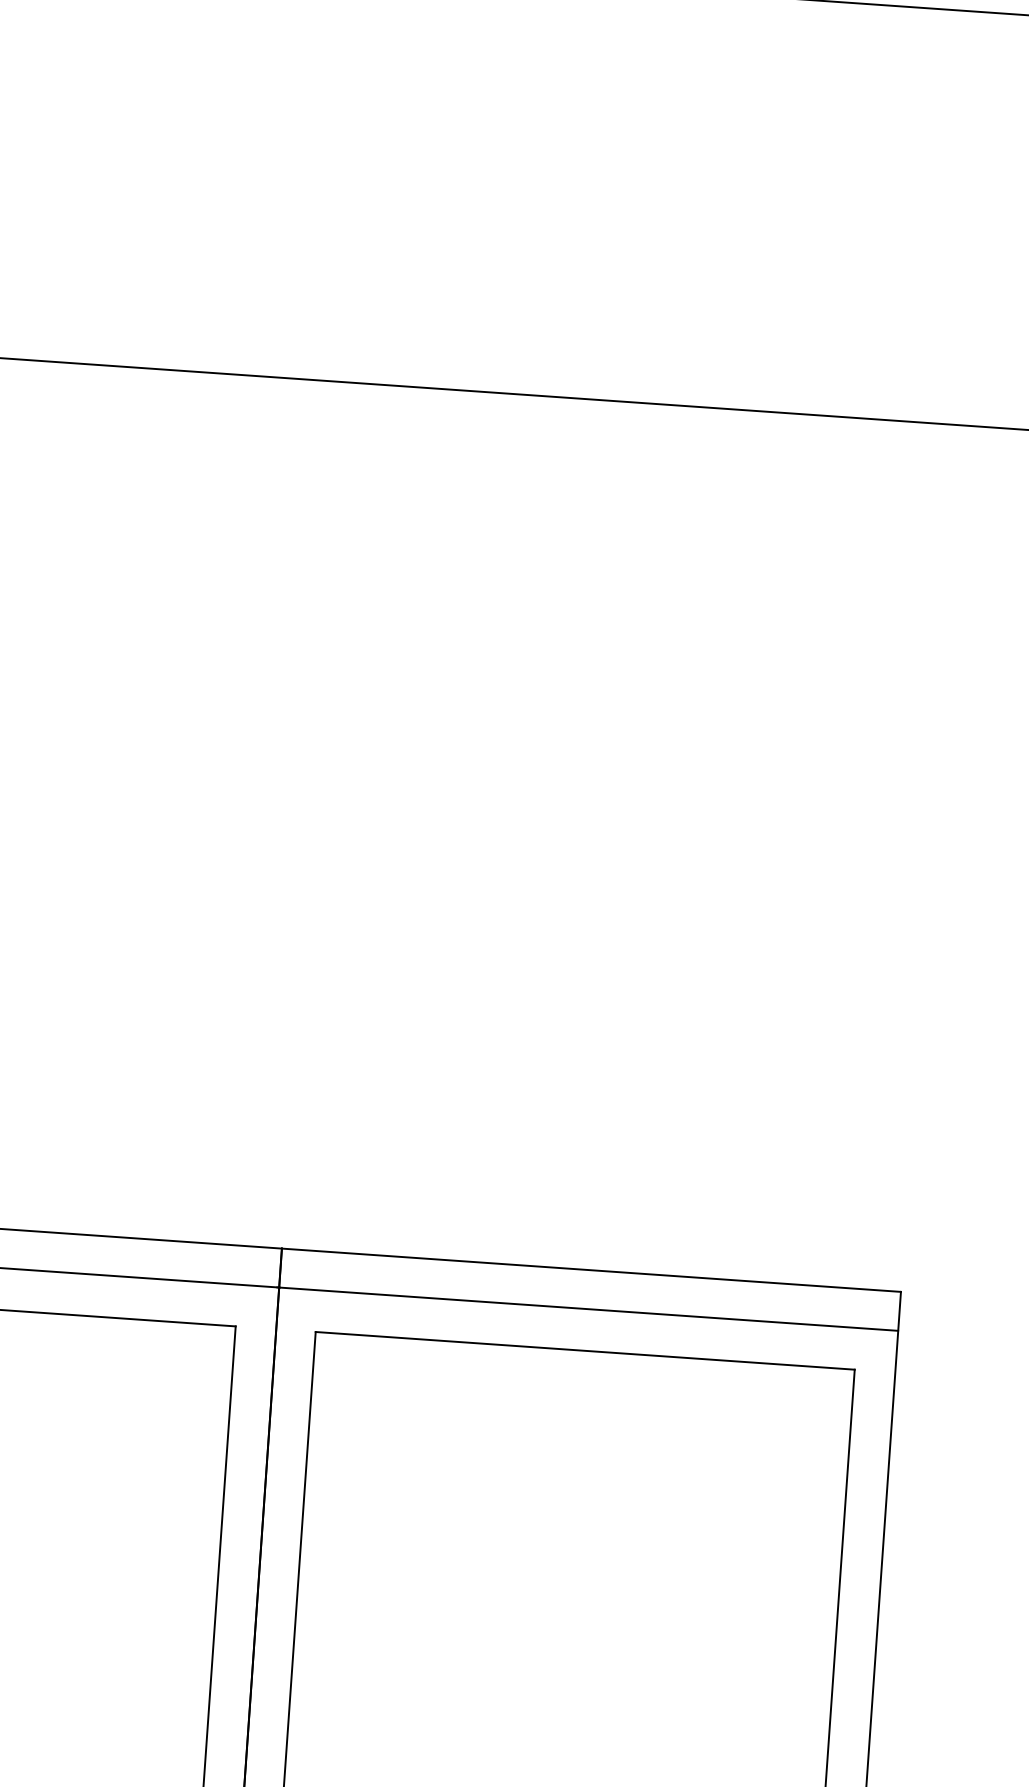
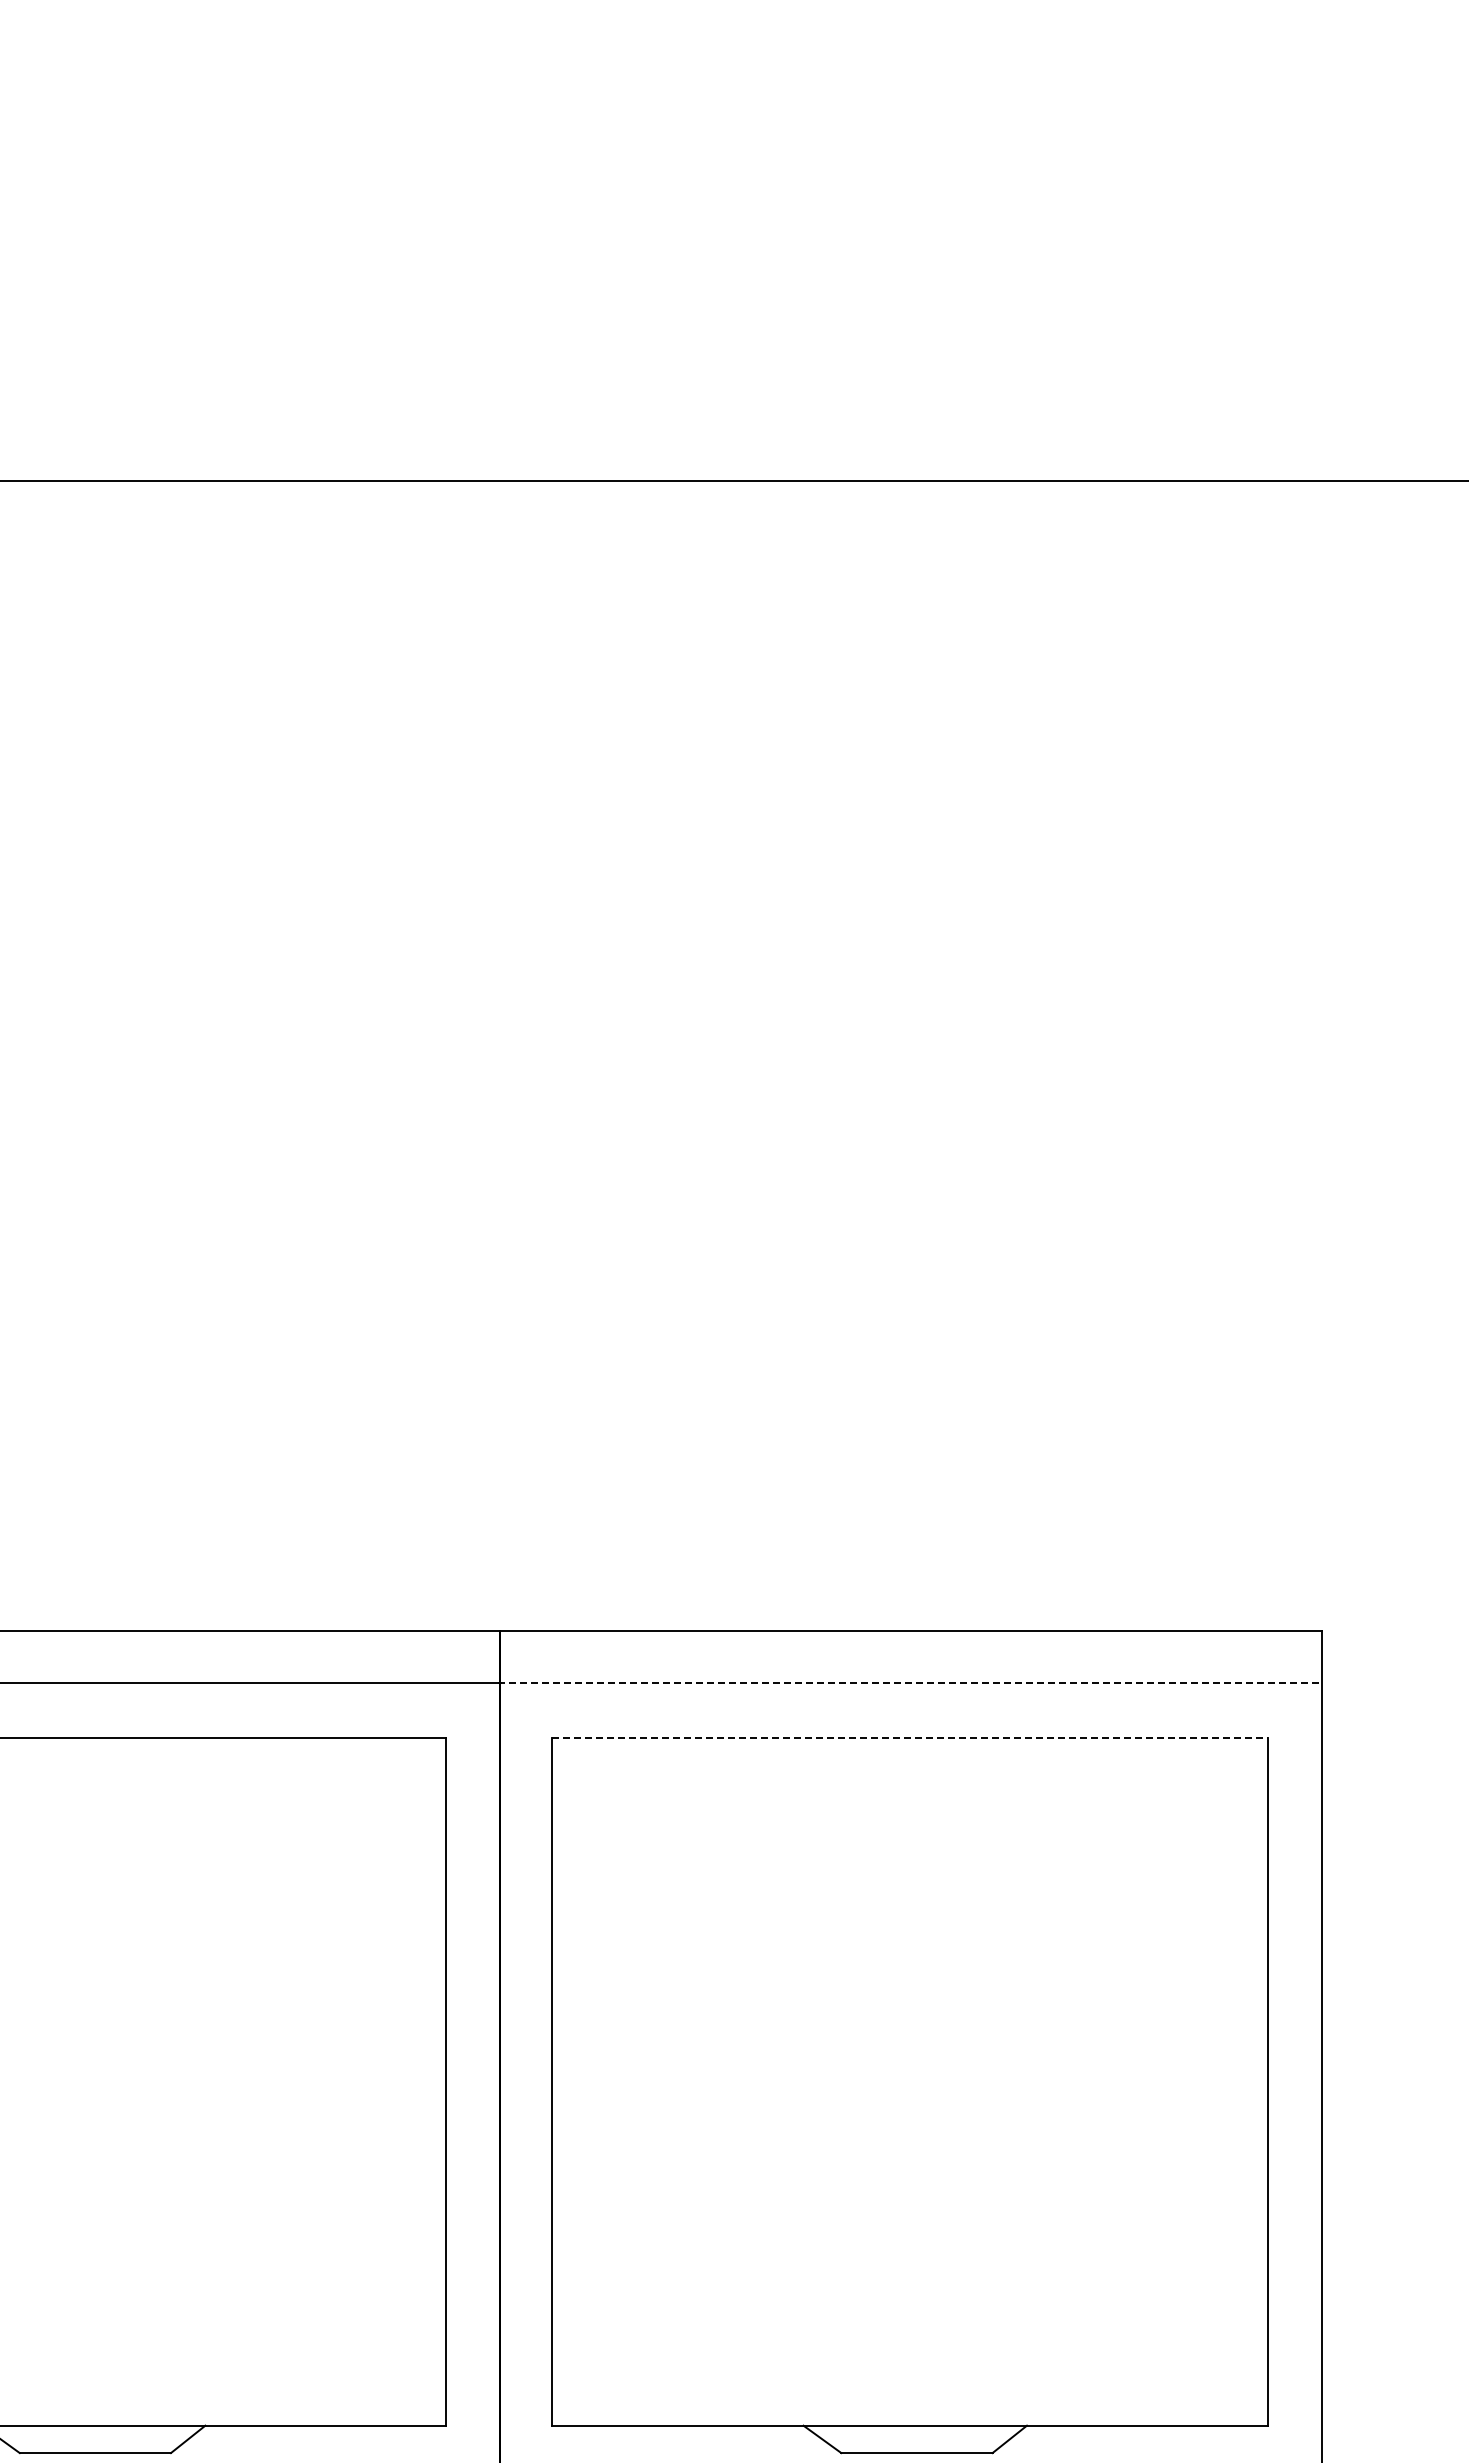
line: (587, 1309) -> (909, 1683), solid -> dashed
line: (585, 1350) -> (910, 1738), solid -> dashed

